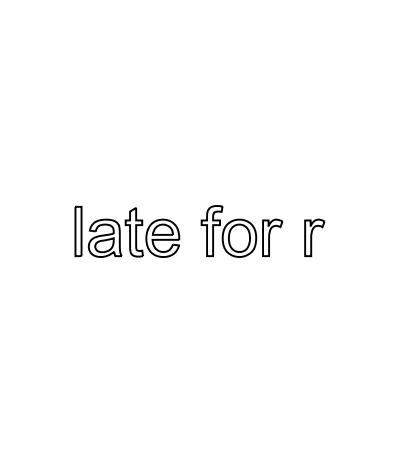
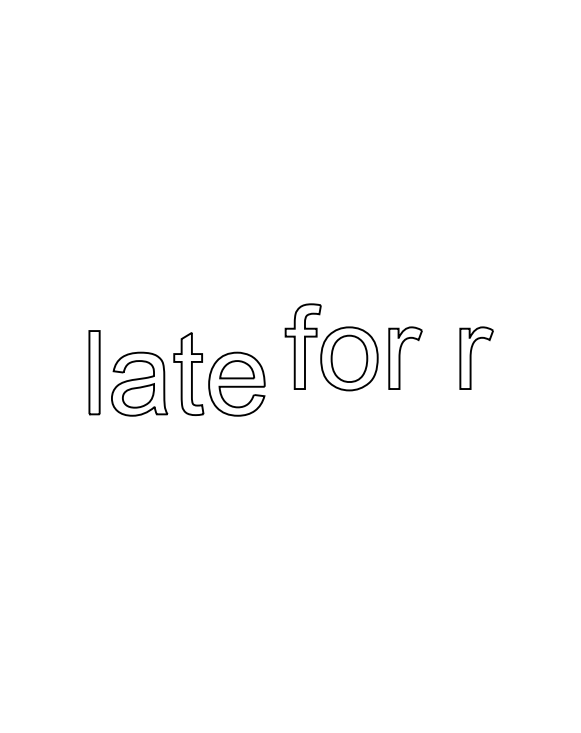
part: (127, 231) -> (177, 372), moved

